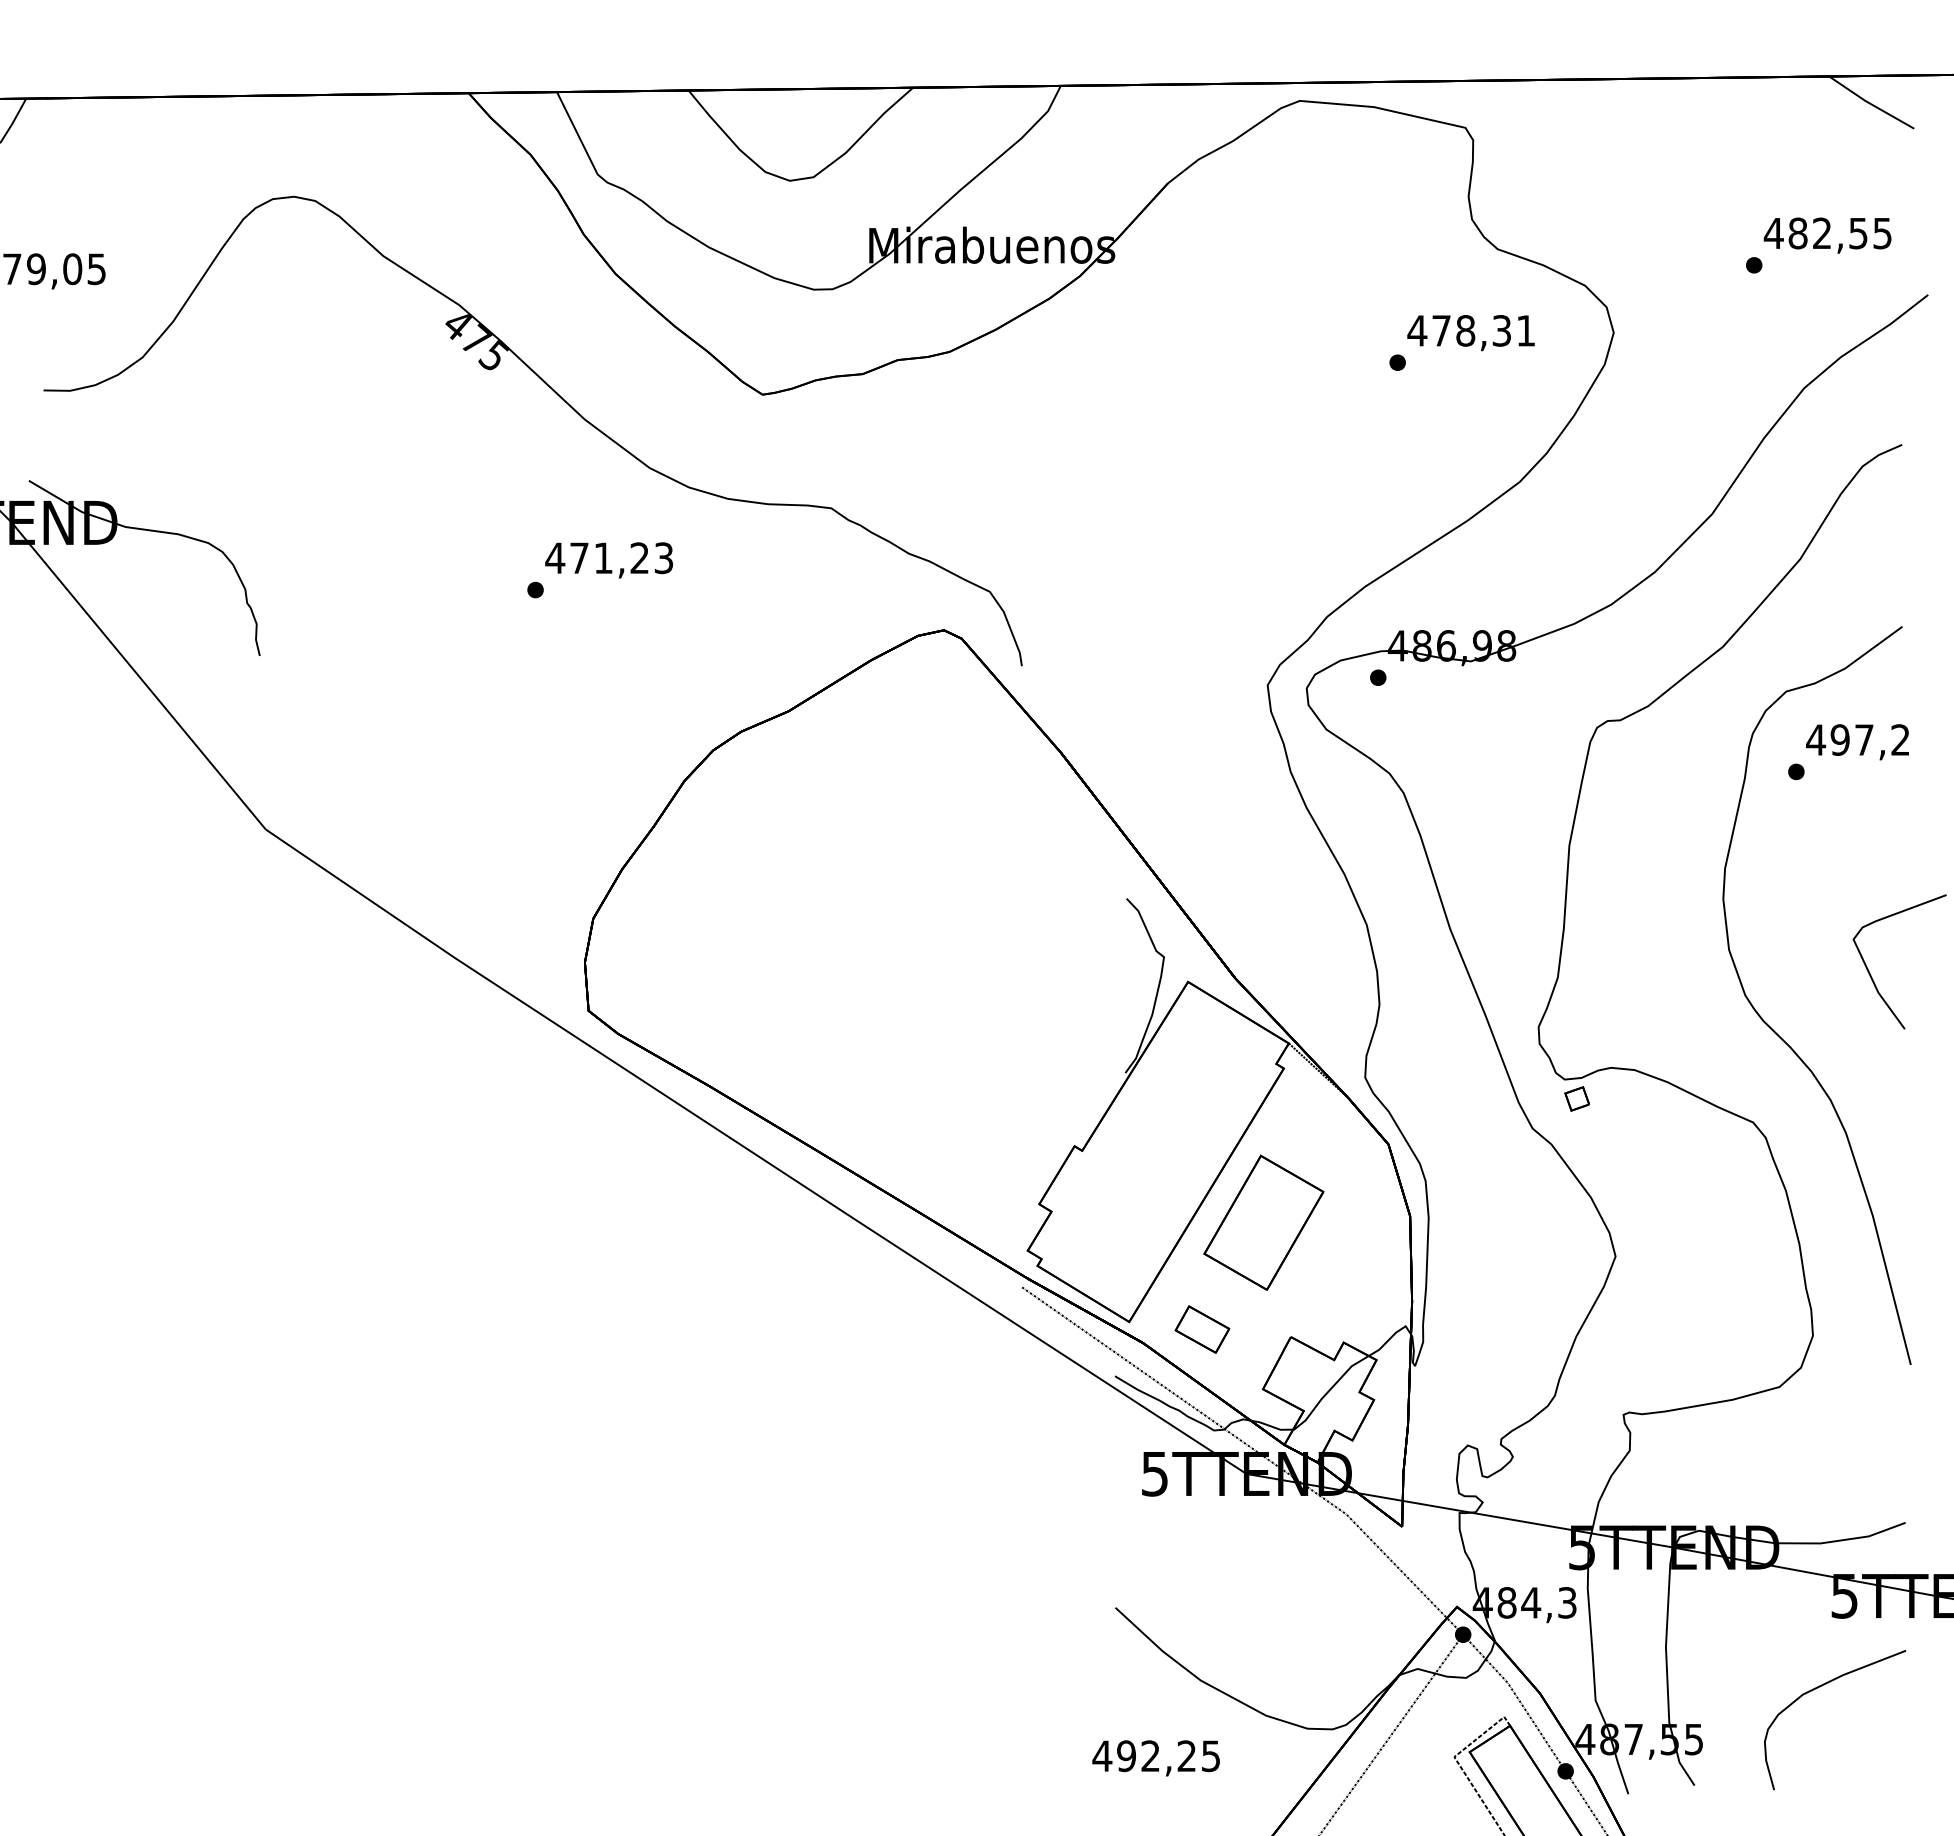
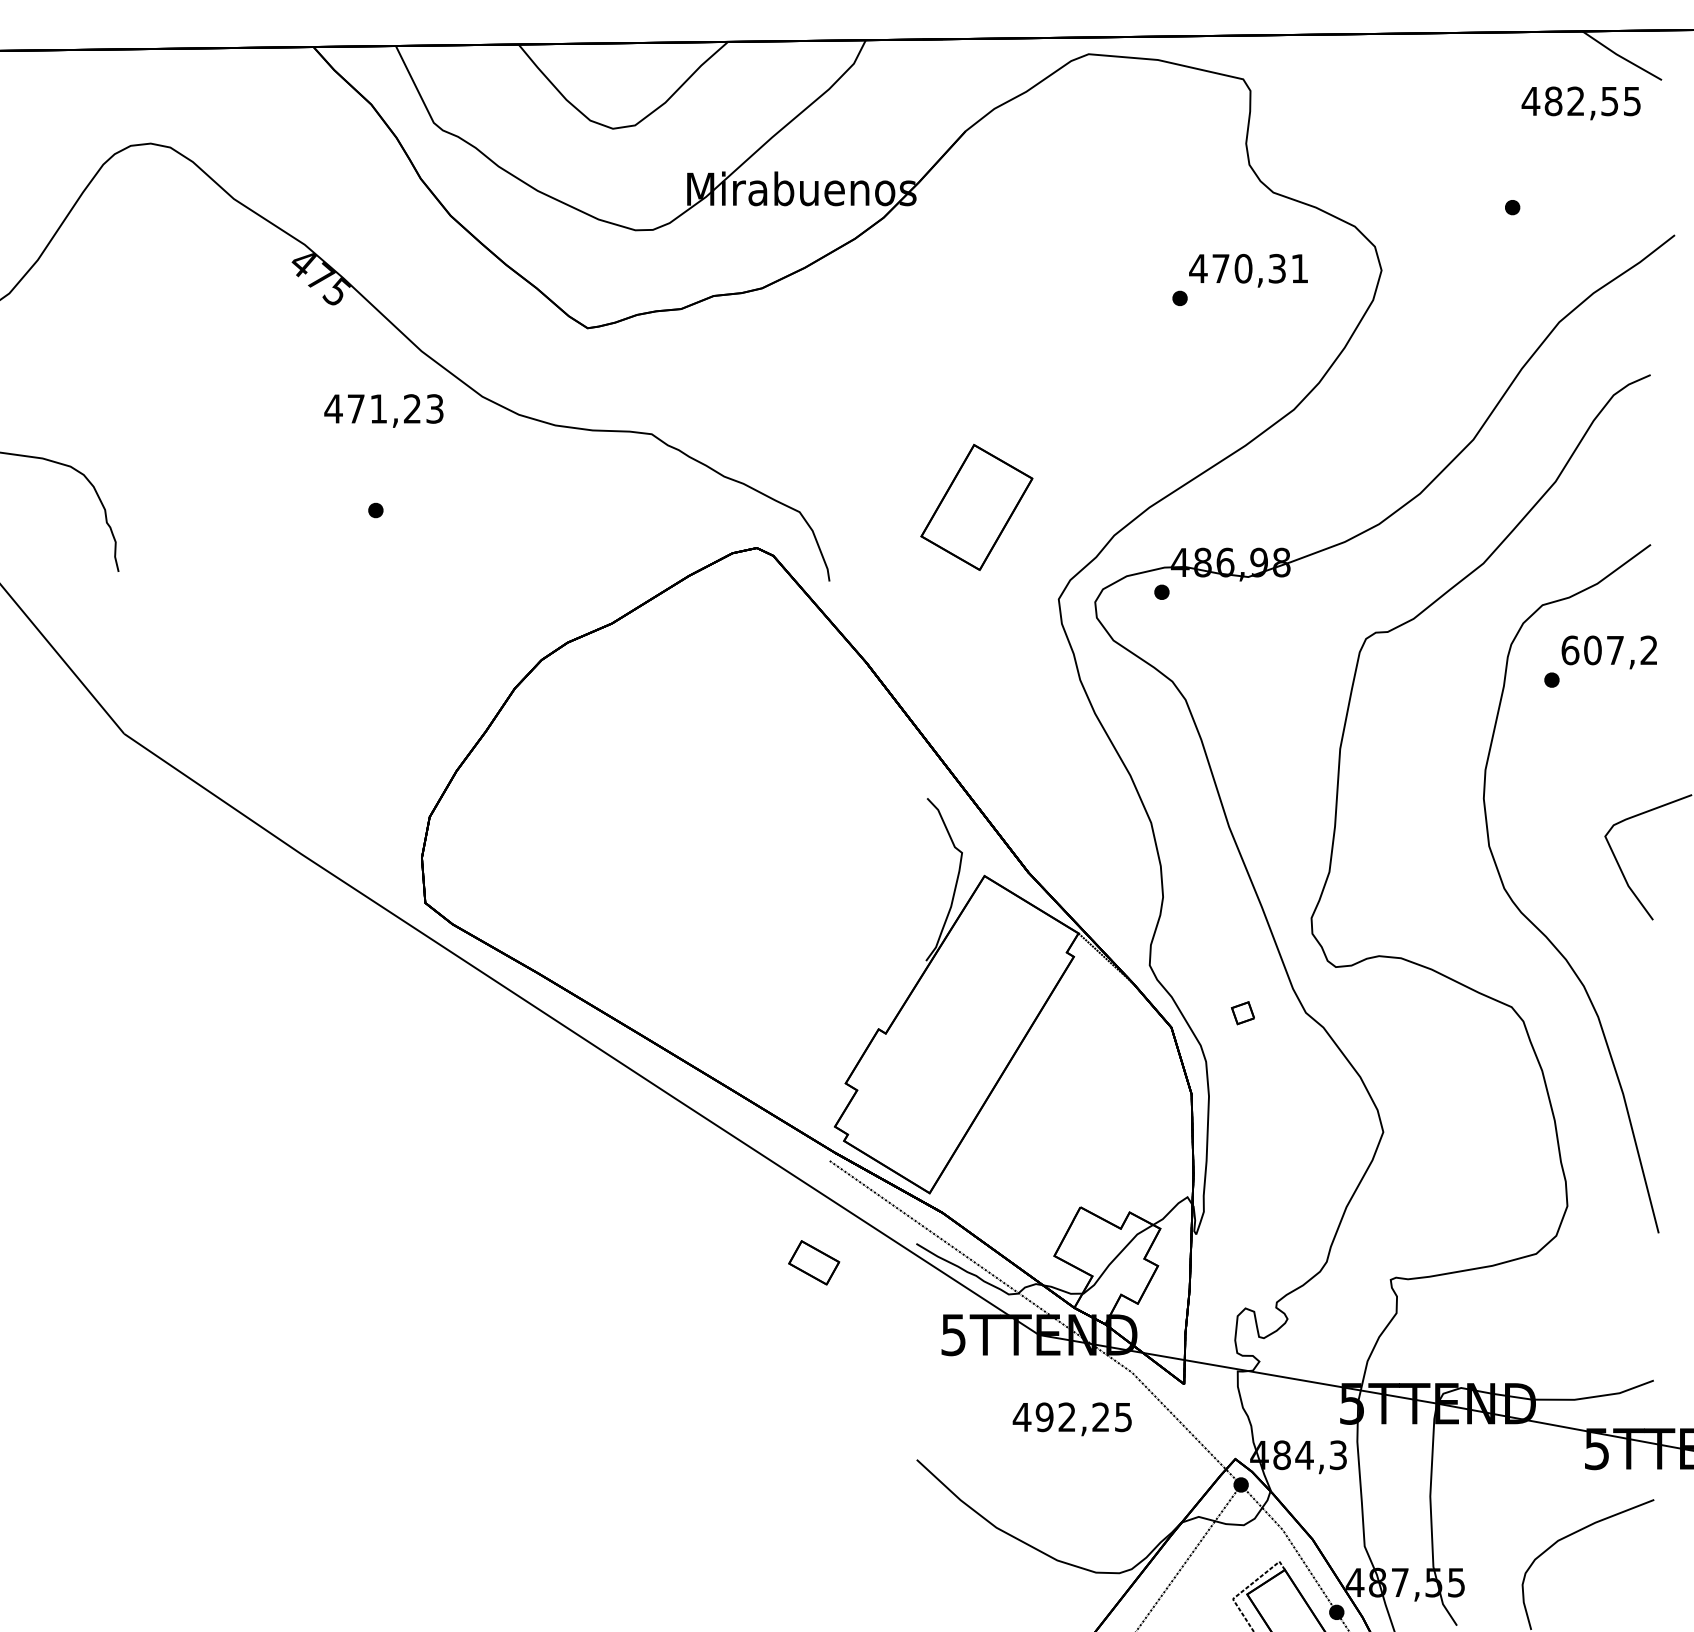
text: (1827, 235) -> (1580, 103), moved
text: (1465, 330) -> (1243, 268), 478,31 -> 470,31
text: (608, 560) -> (383, 411), moved
text: (1827, 739) -> (1580, 649), 497,2 -> 607,2
part: (1576, 1098) -> (1242, 1012), moved
part: (1263, 1222) -> (976, 507), moved
part: (1202, 1329) -> (814, 1262), moved
text: (1155, 1758) -> (1071, 1419), moved

